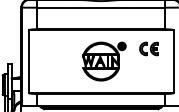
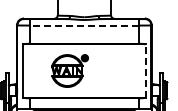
line: (100, 7) -> (83, 25), solid -> dashed
part: (148, 49) -> (124, 60), removed
part: (103, 60) -> (69, 70), moved
line: (173, 62) -> (145, 71), solid -> dashed

